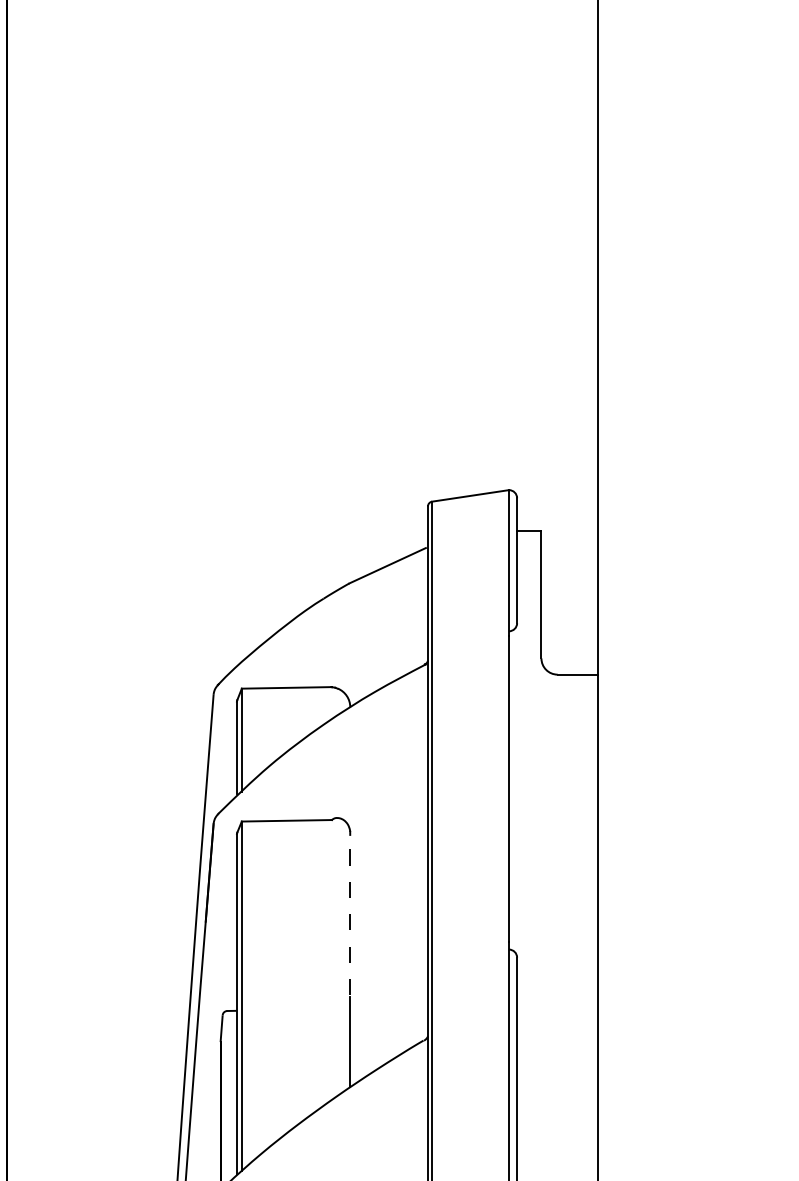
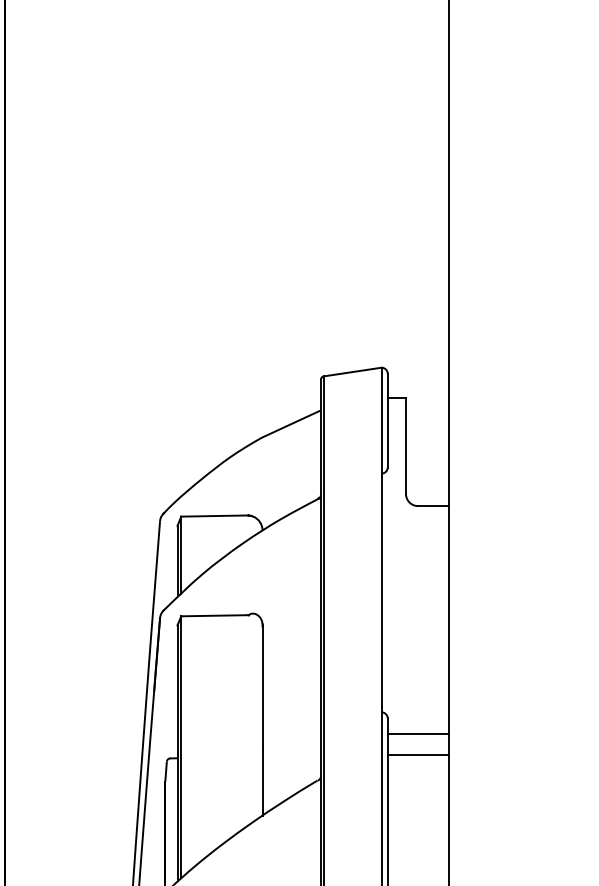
line: (350, 914) -> (262, 686), dashed -> solid
line: (557, 978) -> (418, 734), added
line: (557, 1006) -> (418, 755), added

